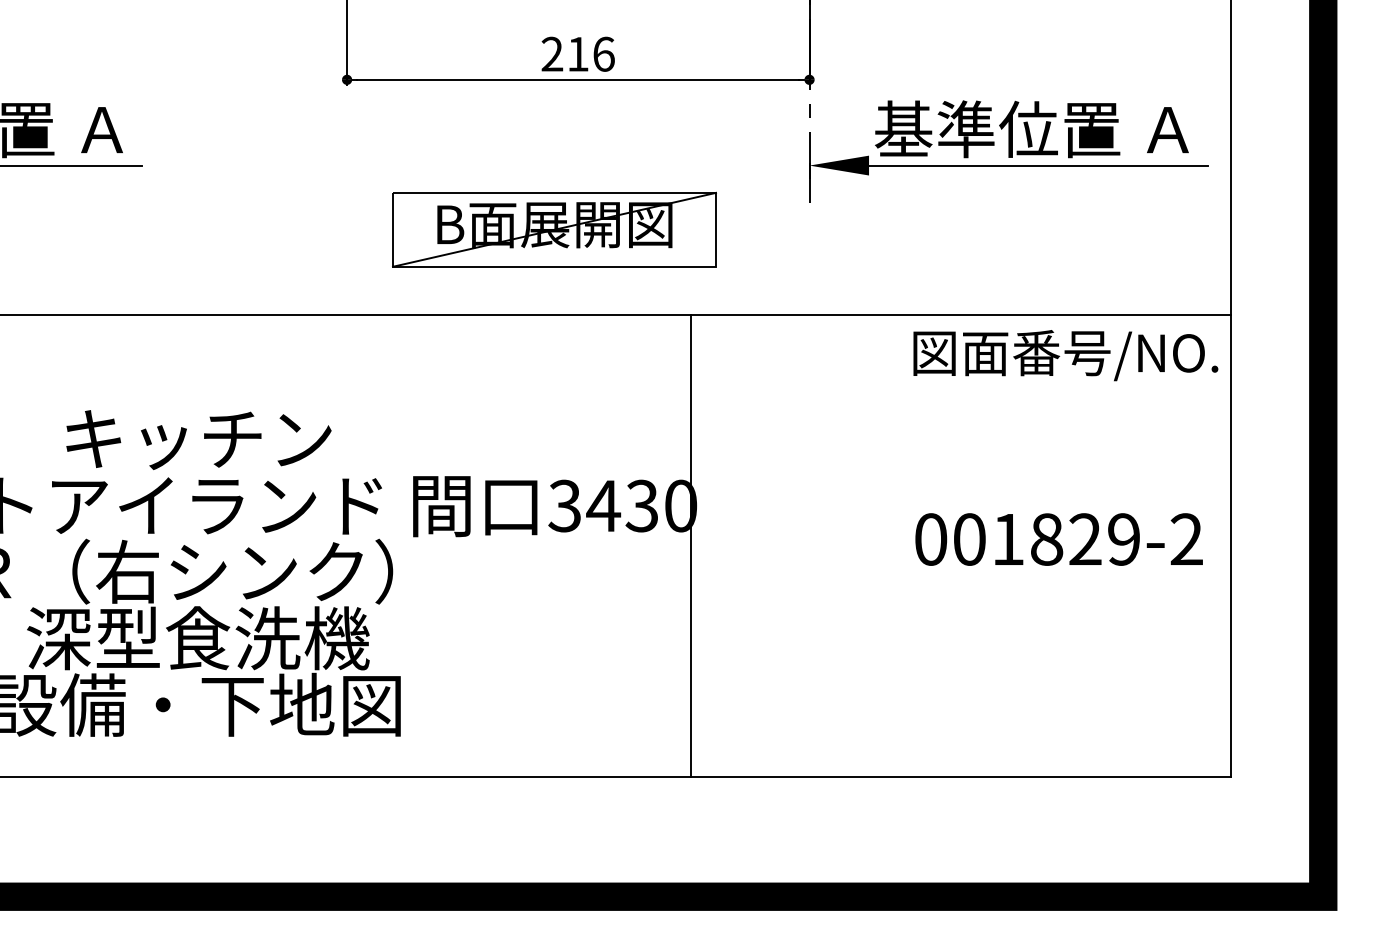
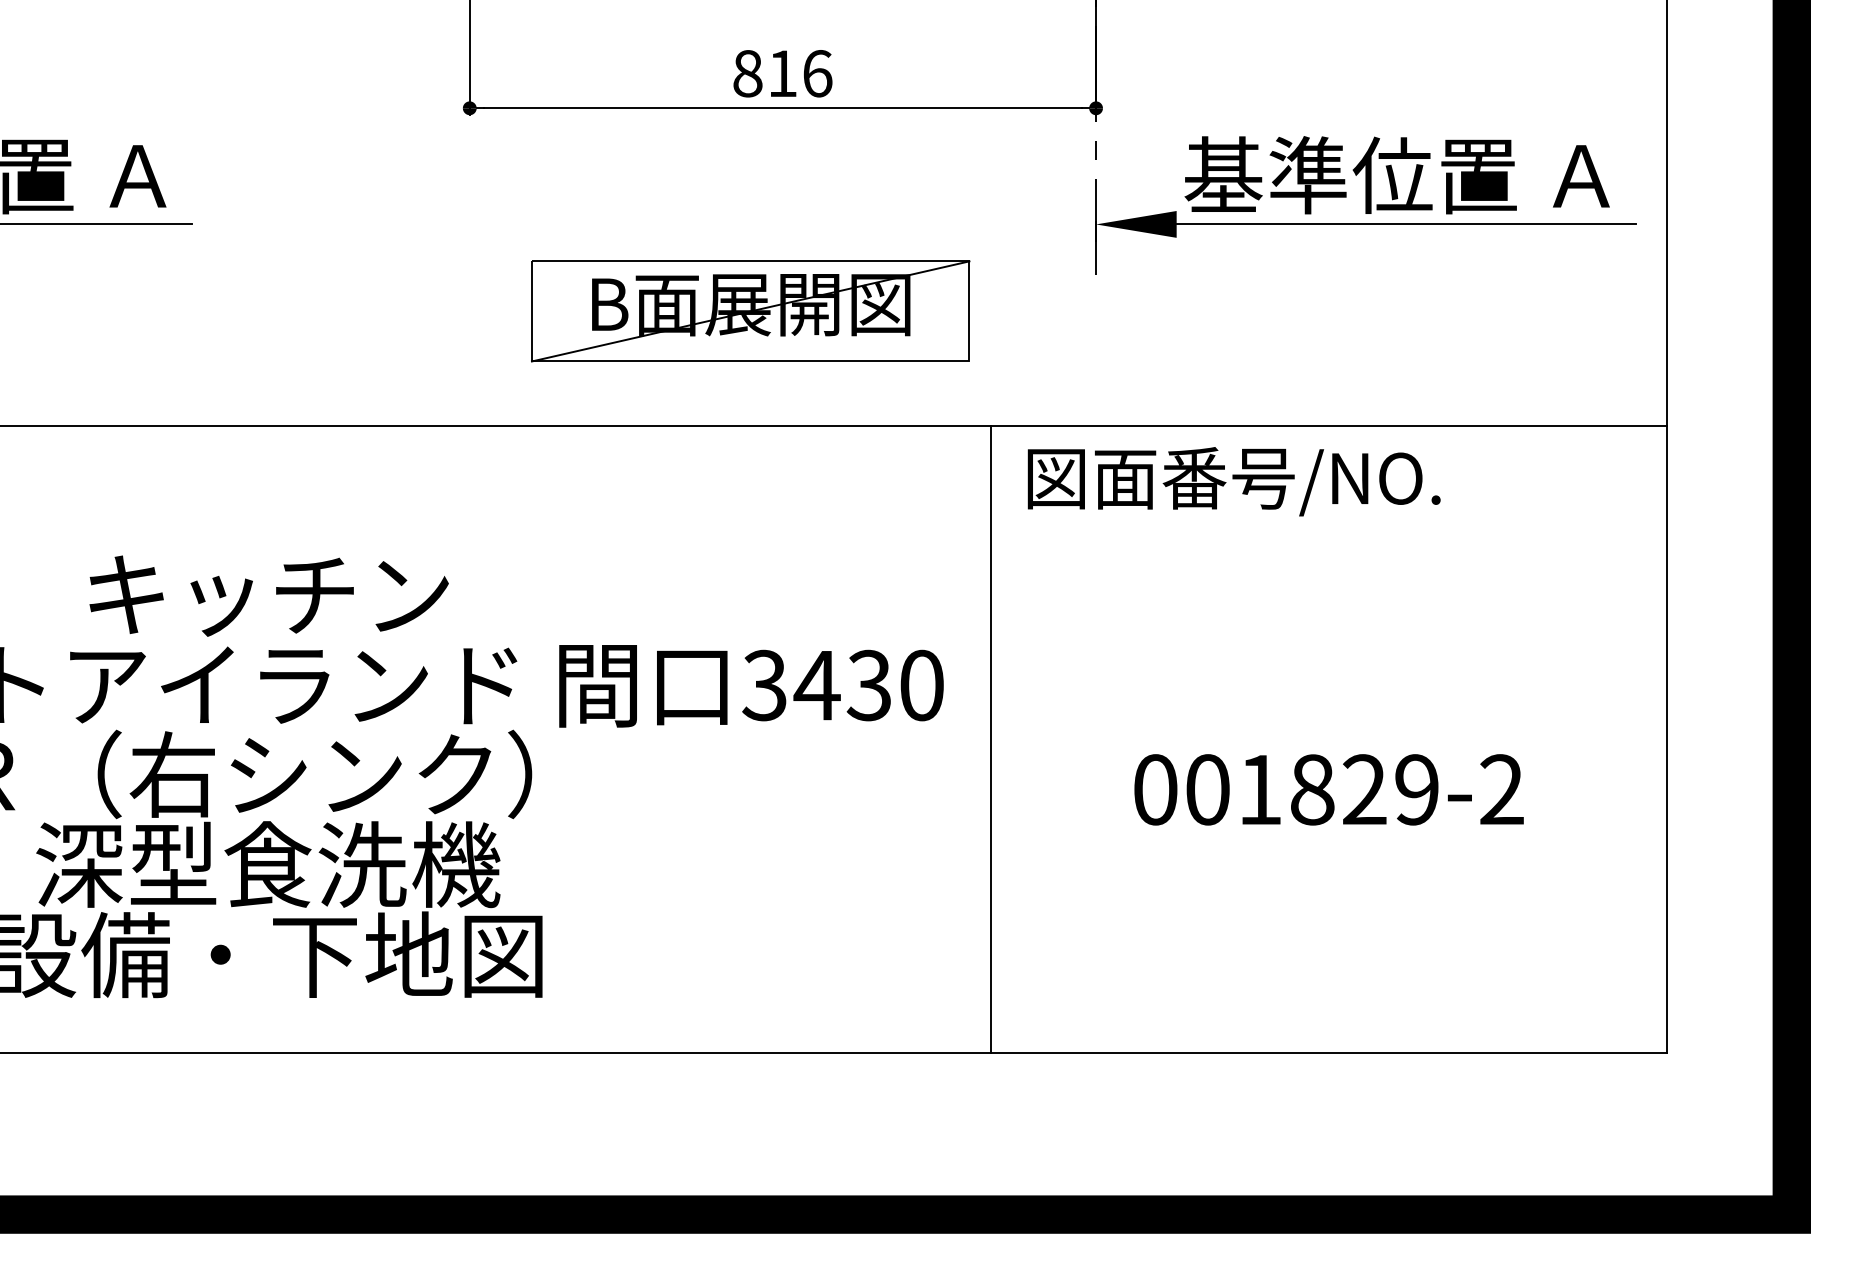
text: (552, 54) -> (747, 73), 216 -> 816
text: (1065, 355) -> (1233, 481), moved
text: (1058, 539) -> (1328, 789), moved
line: (690, 545) -> (991, 739), moved

